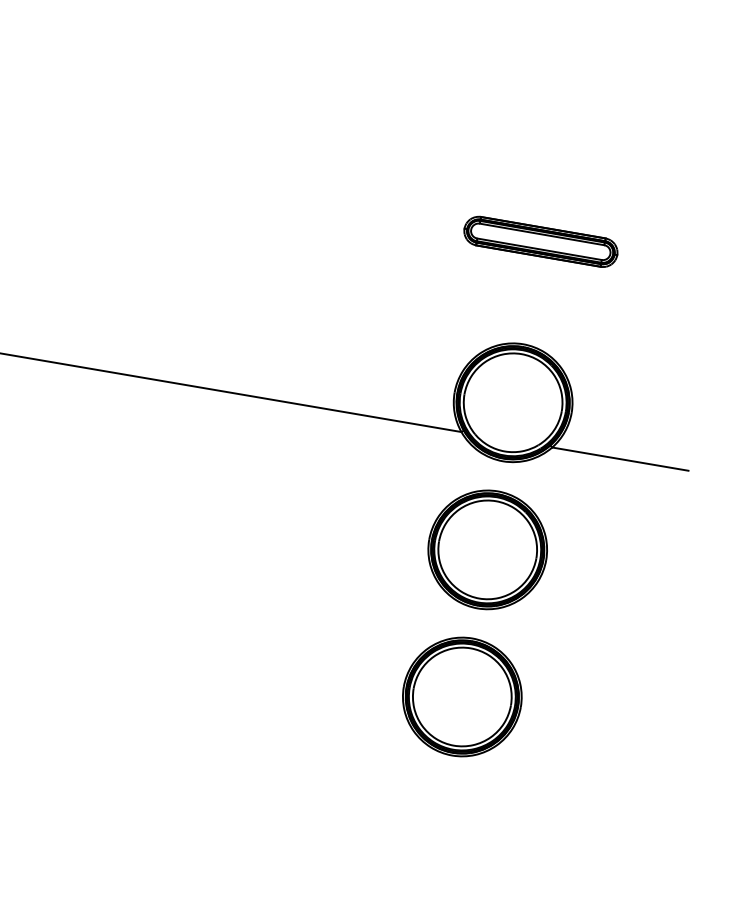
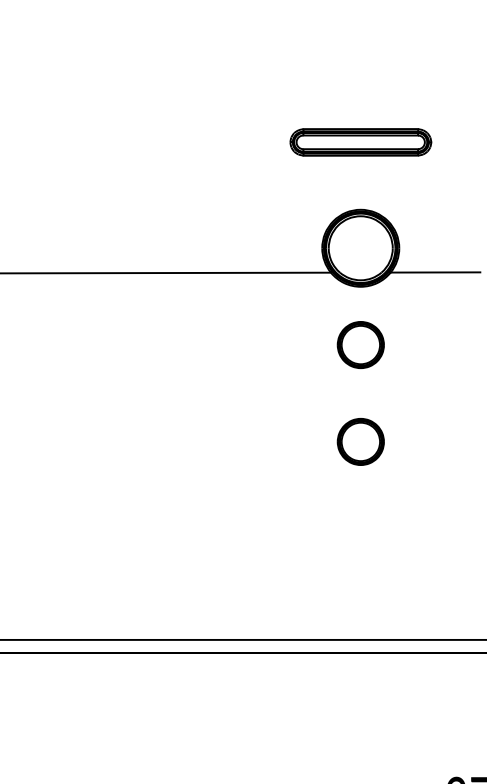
part: (540, 241) -> (360, 142), size x1.4
part: (487, 548) -> (360, 344), size x0.6
part: (462, 696) -> (360, 441), size x0.6

